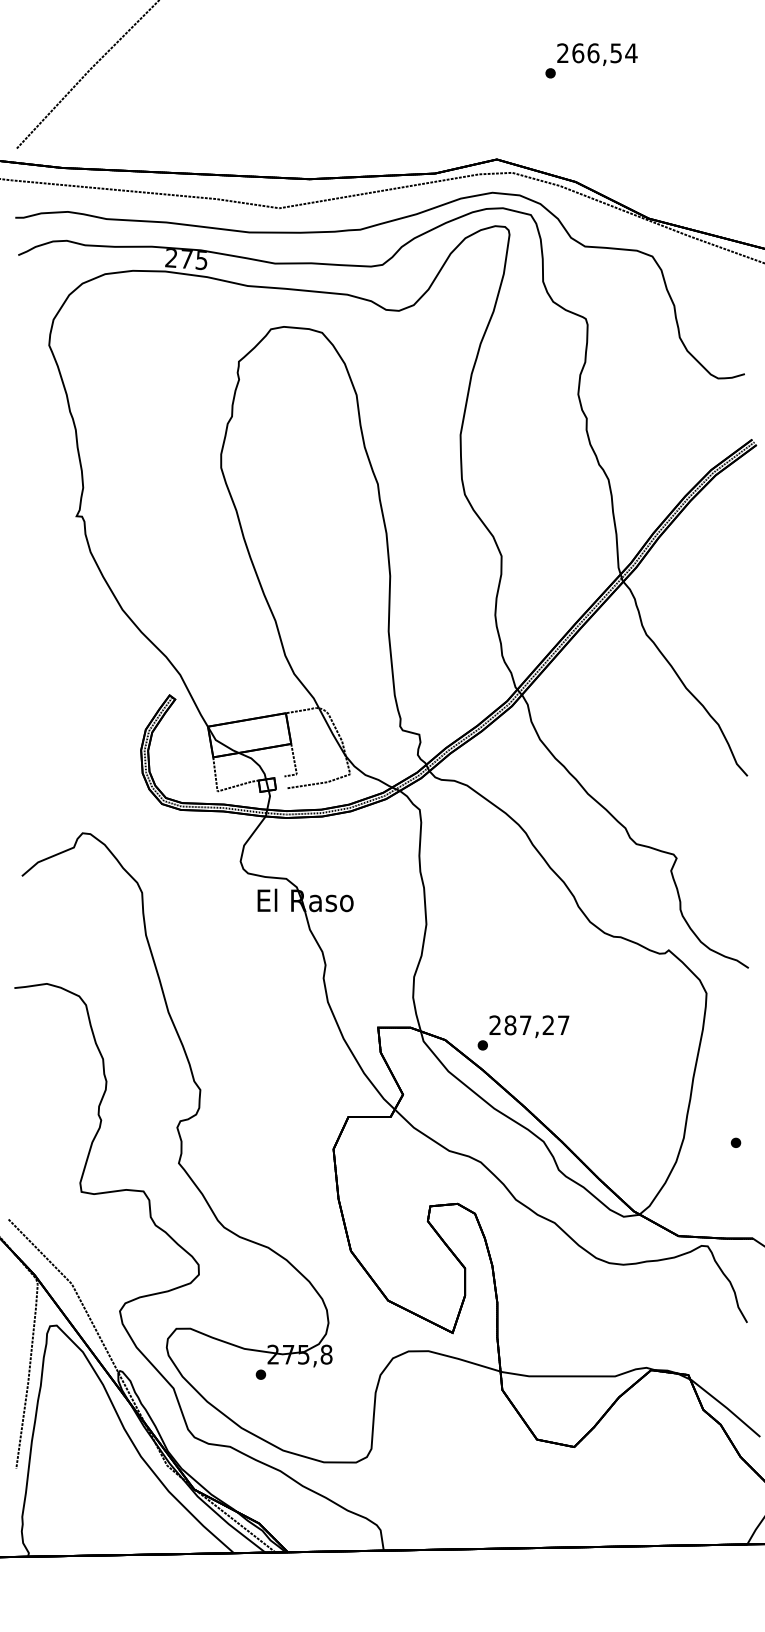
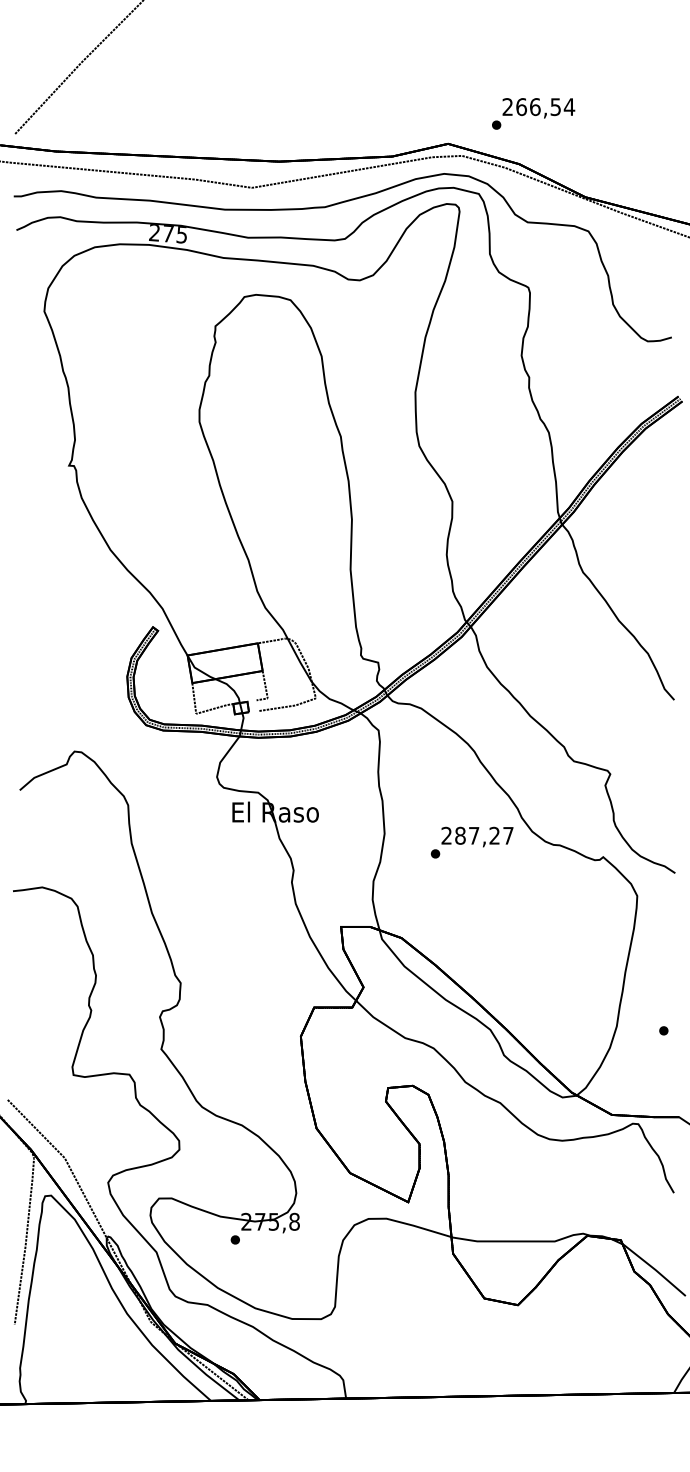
text: (591, 60) -> (533, 113), moved
text: (523, 1032) -> (472, 842), moved

